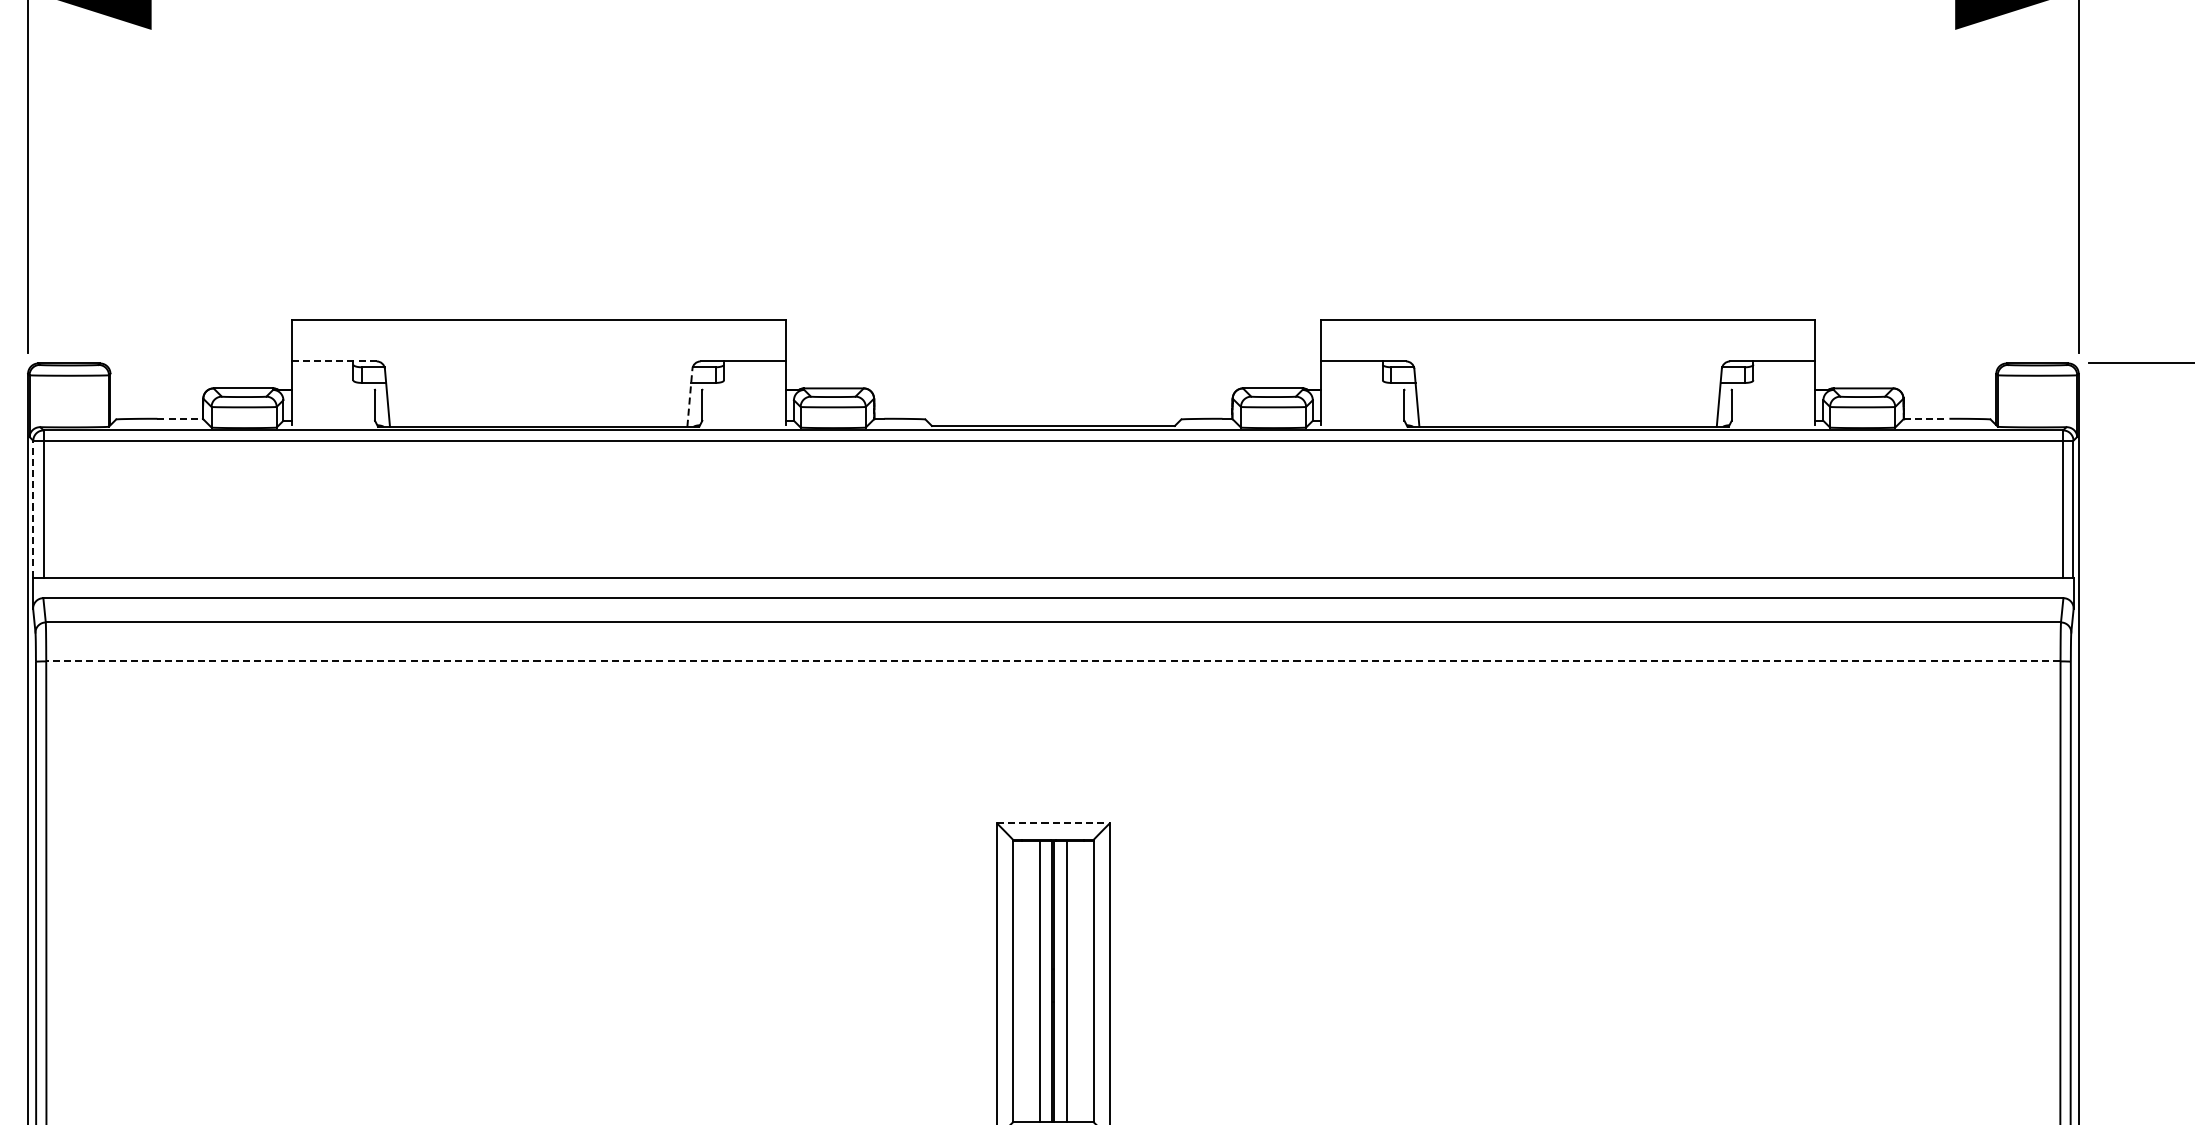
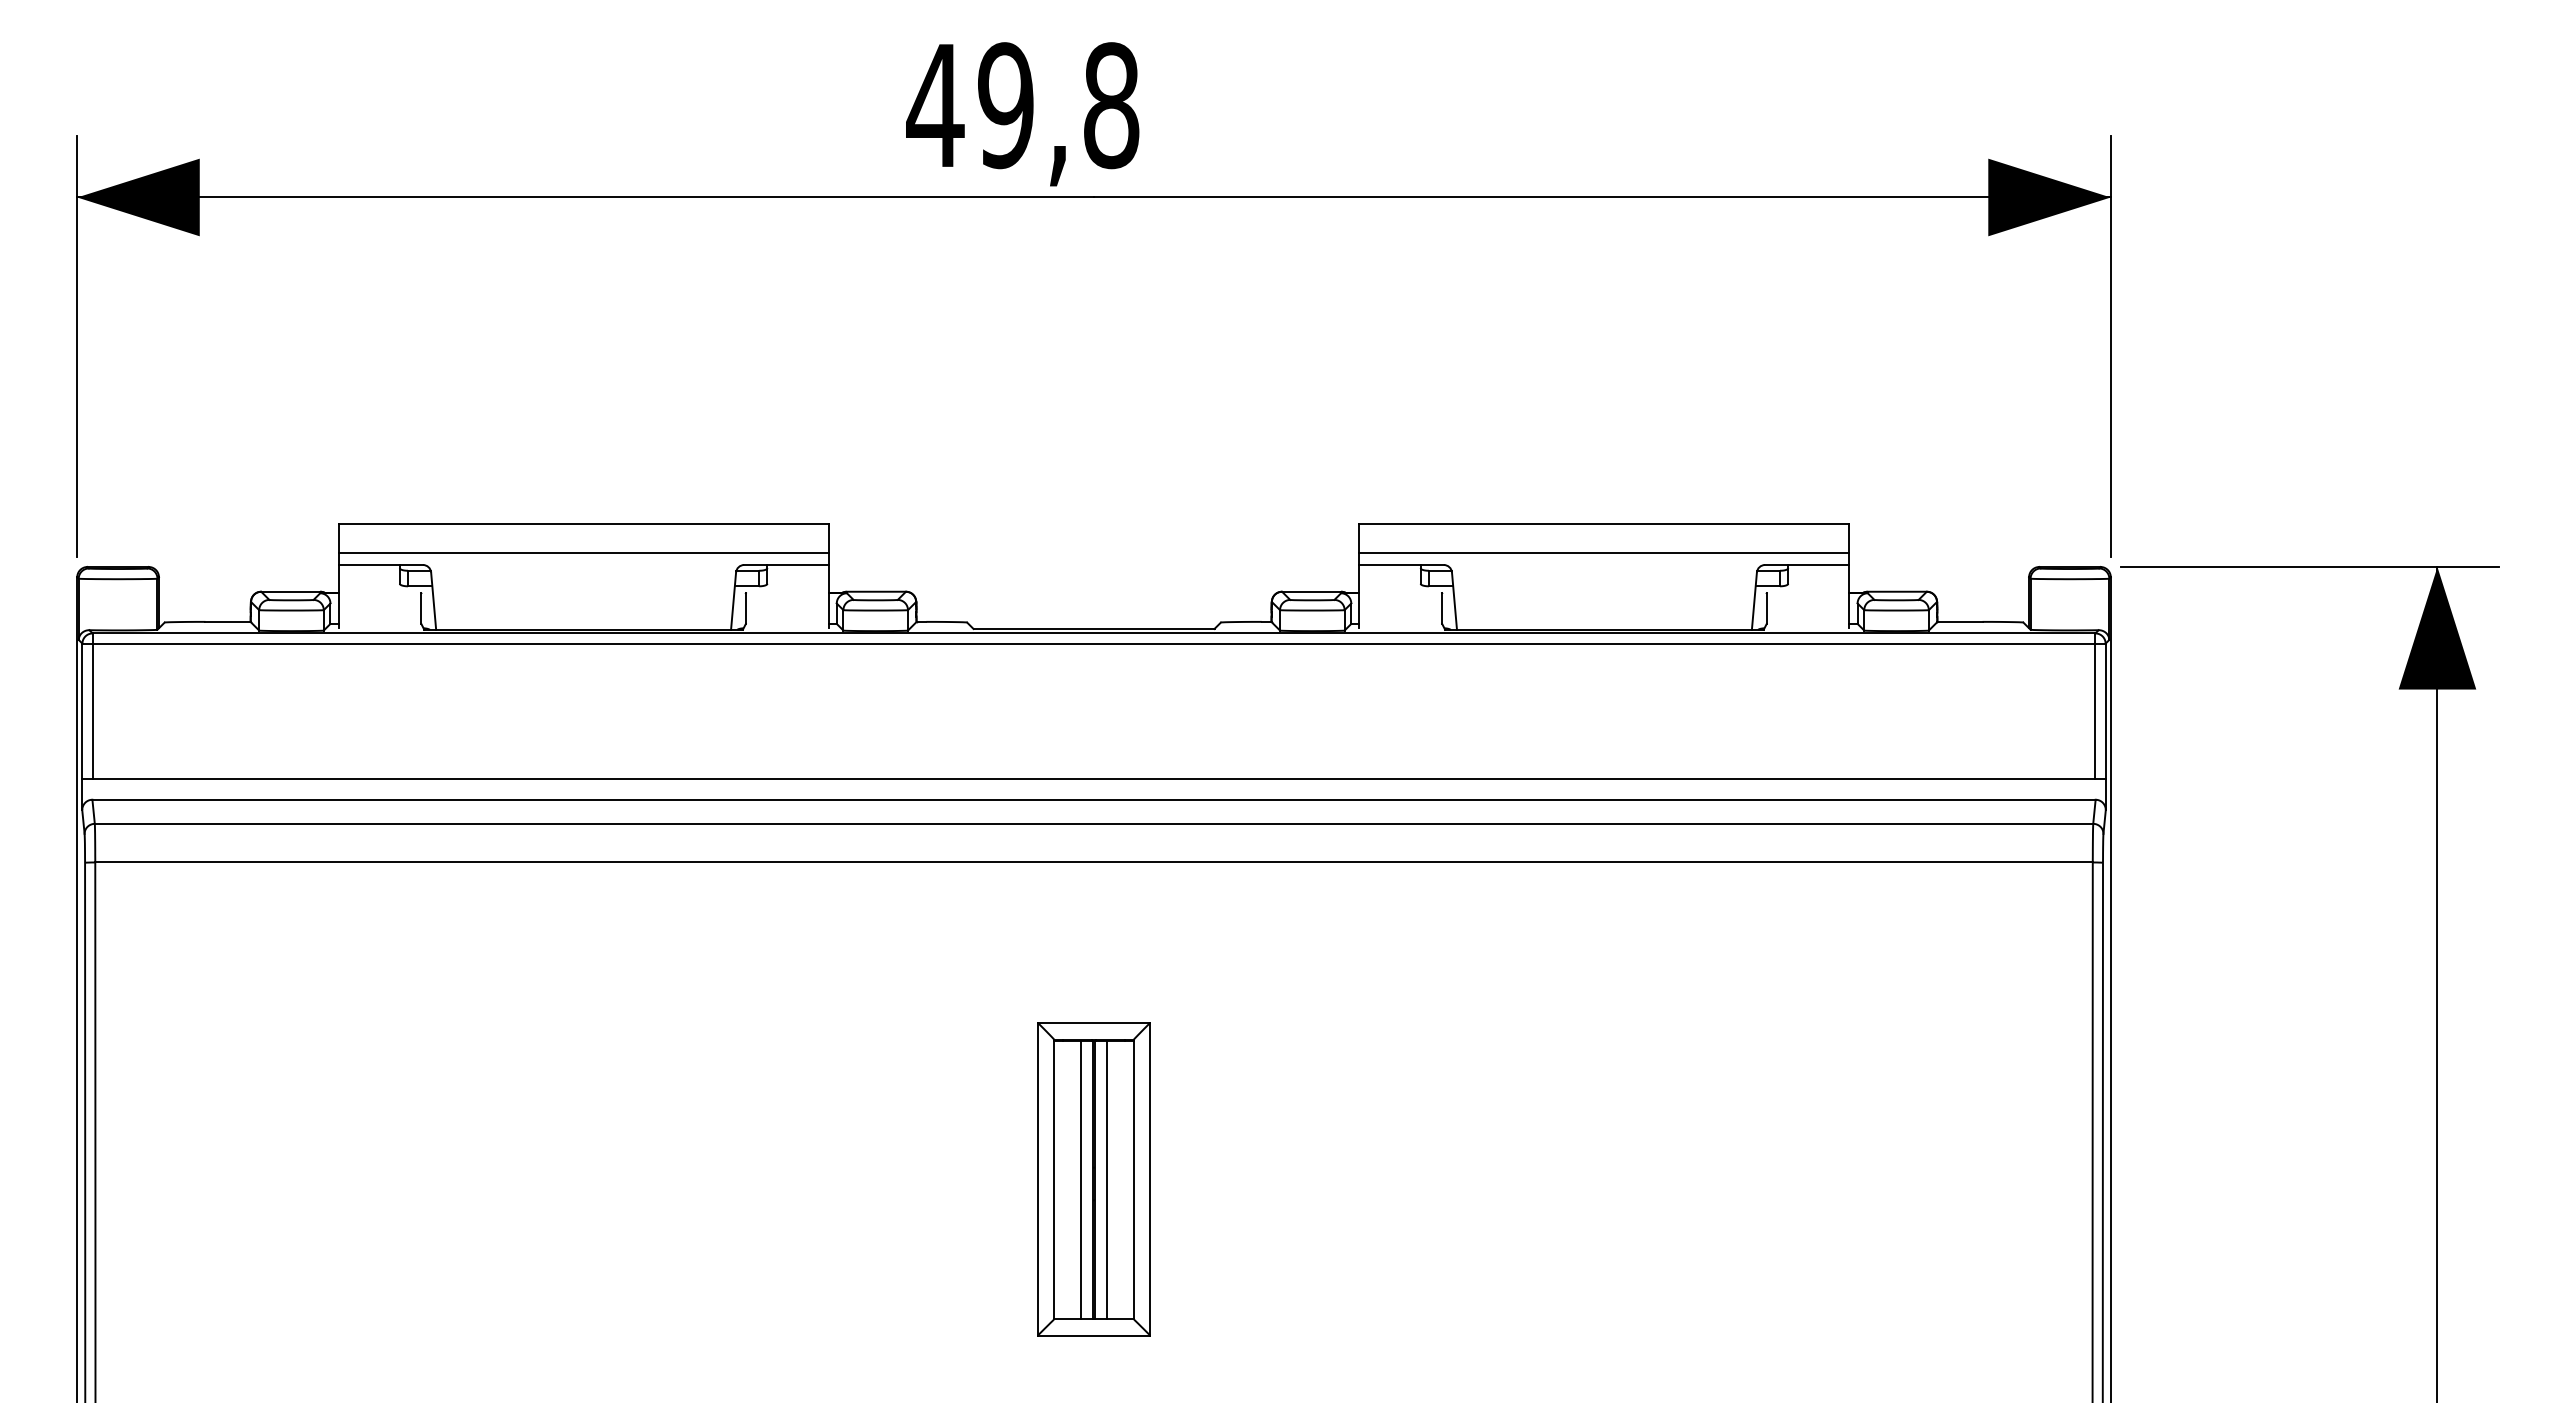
line: (538, 348) -> (583, 552), added
line: (1568, 348) -> (1604, 552), added
line: (333, 361) -> (380, 565), dashed -> solid
line: (689, 398) -> (733, 601), dashed -> solid
line: (180, 418) -> (228, 621), dashed -> solid
line: (1926, 418) -> (1959, 621), dashed -> solid
line: (33, 509) -> (82, 711), dashed -> solid
line: (1053, 661) -> (1094, 862), dashed -> solid
line: (1053, 822) -> (1094, 1022), dashed -> solid

